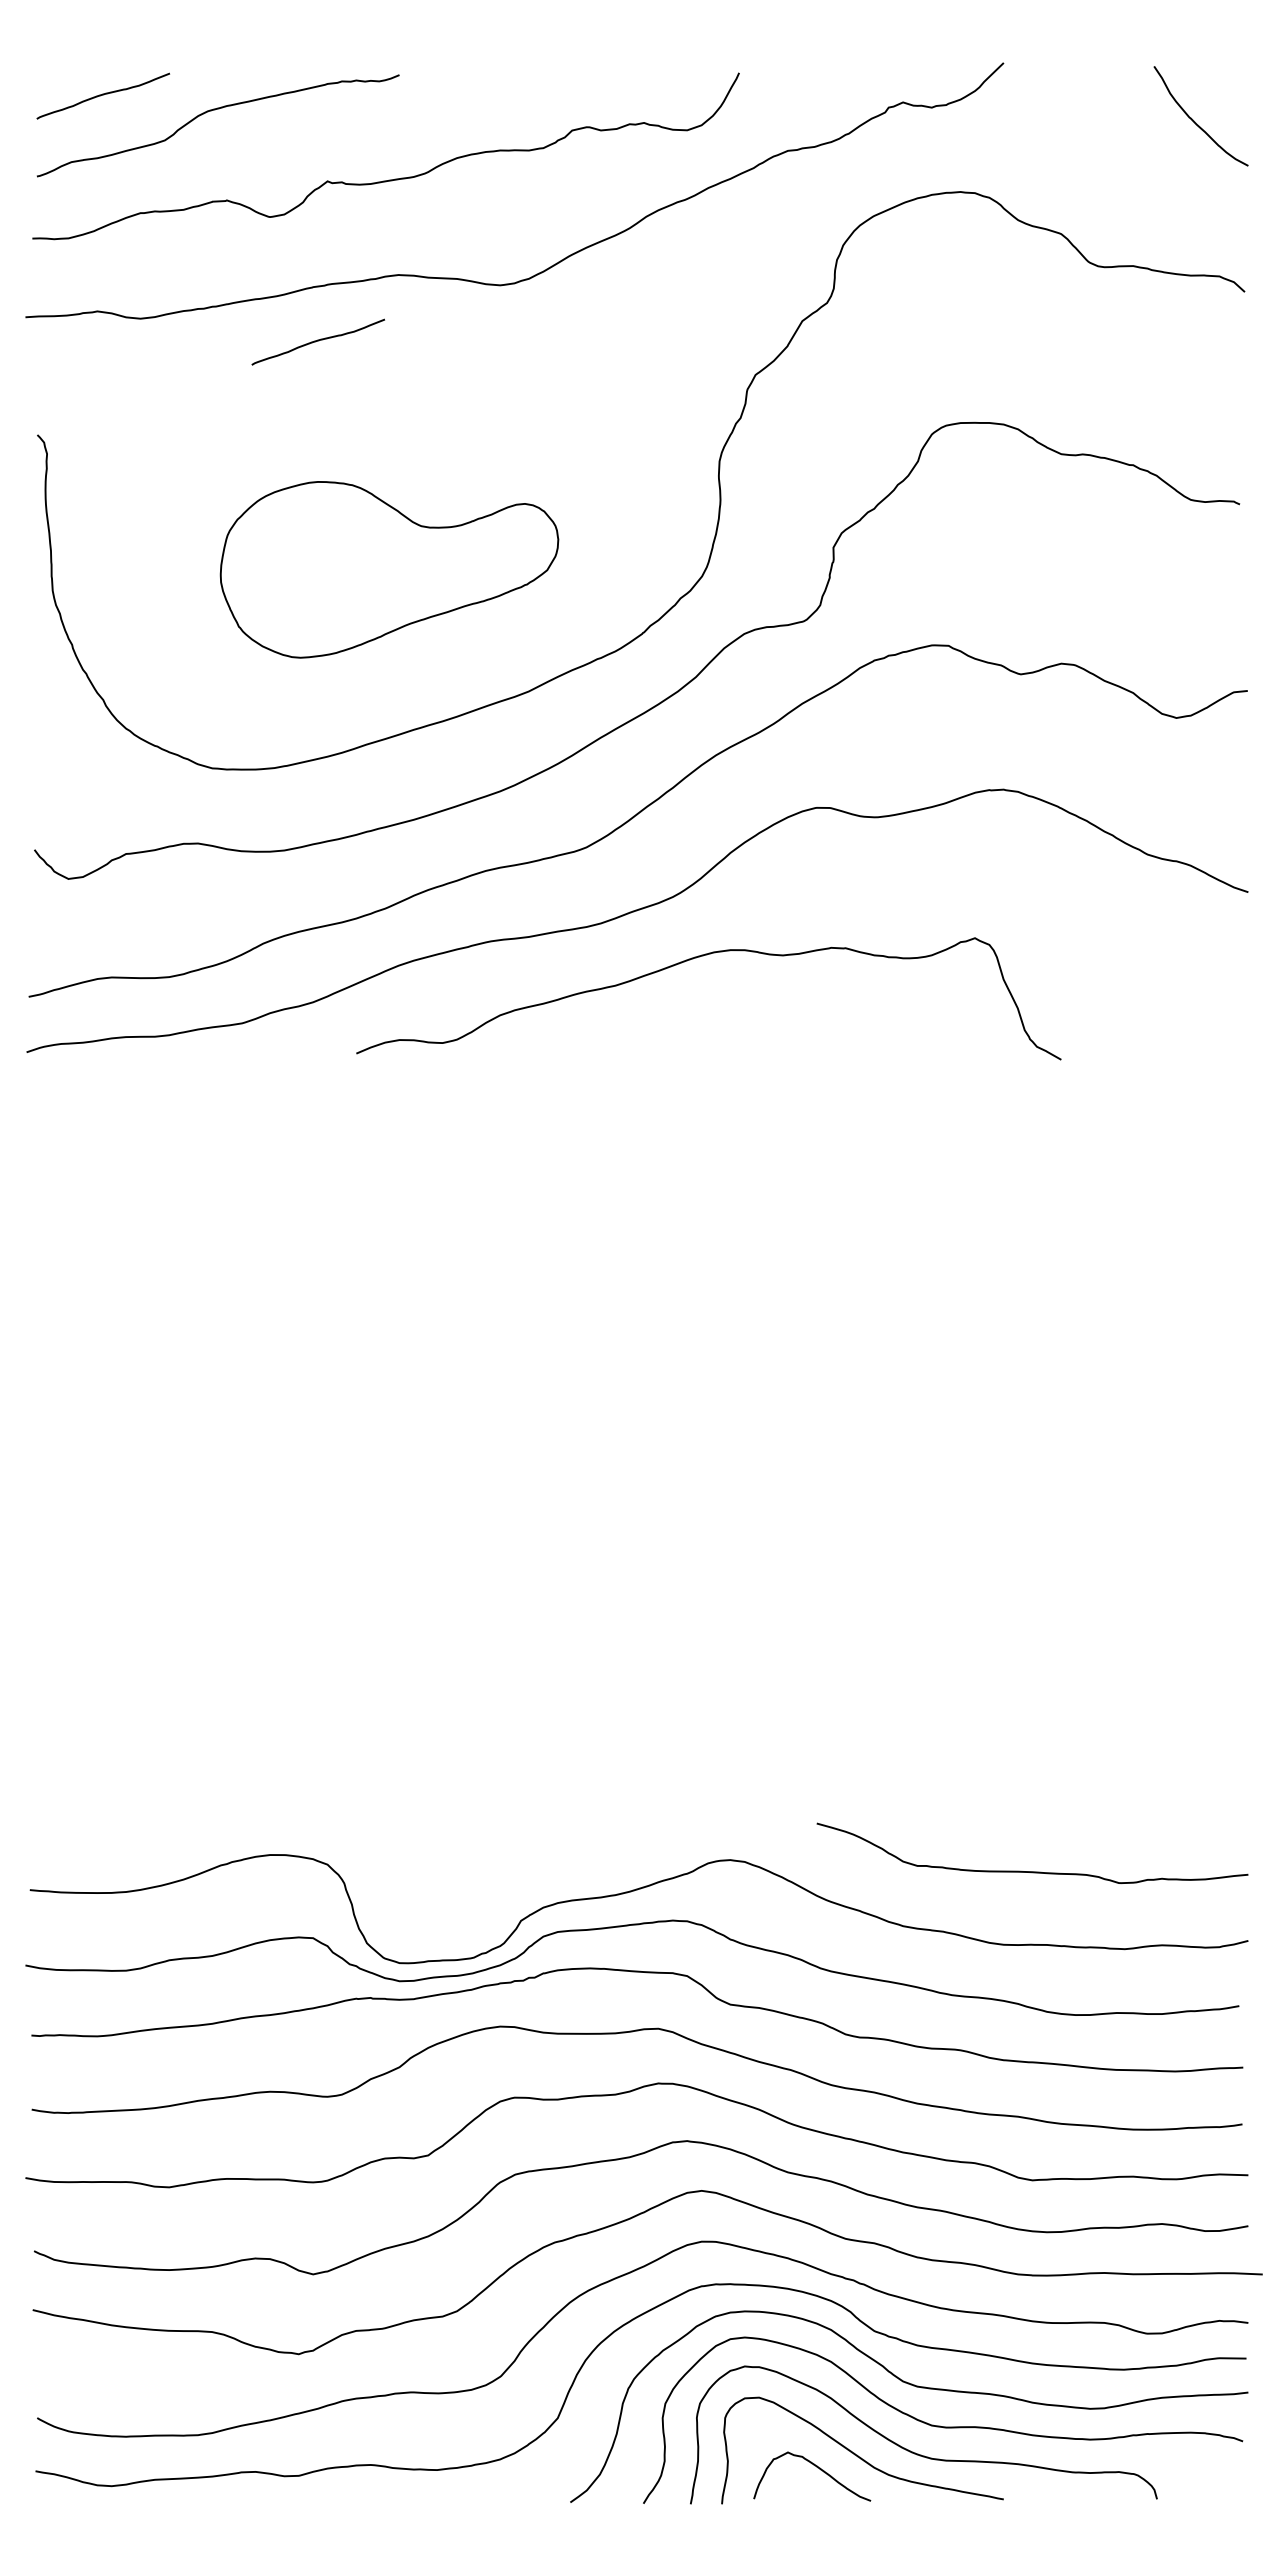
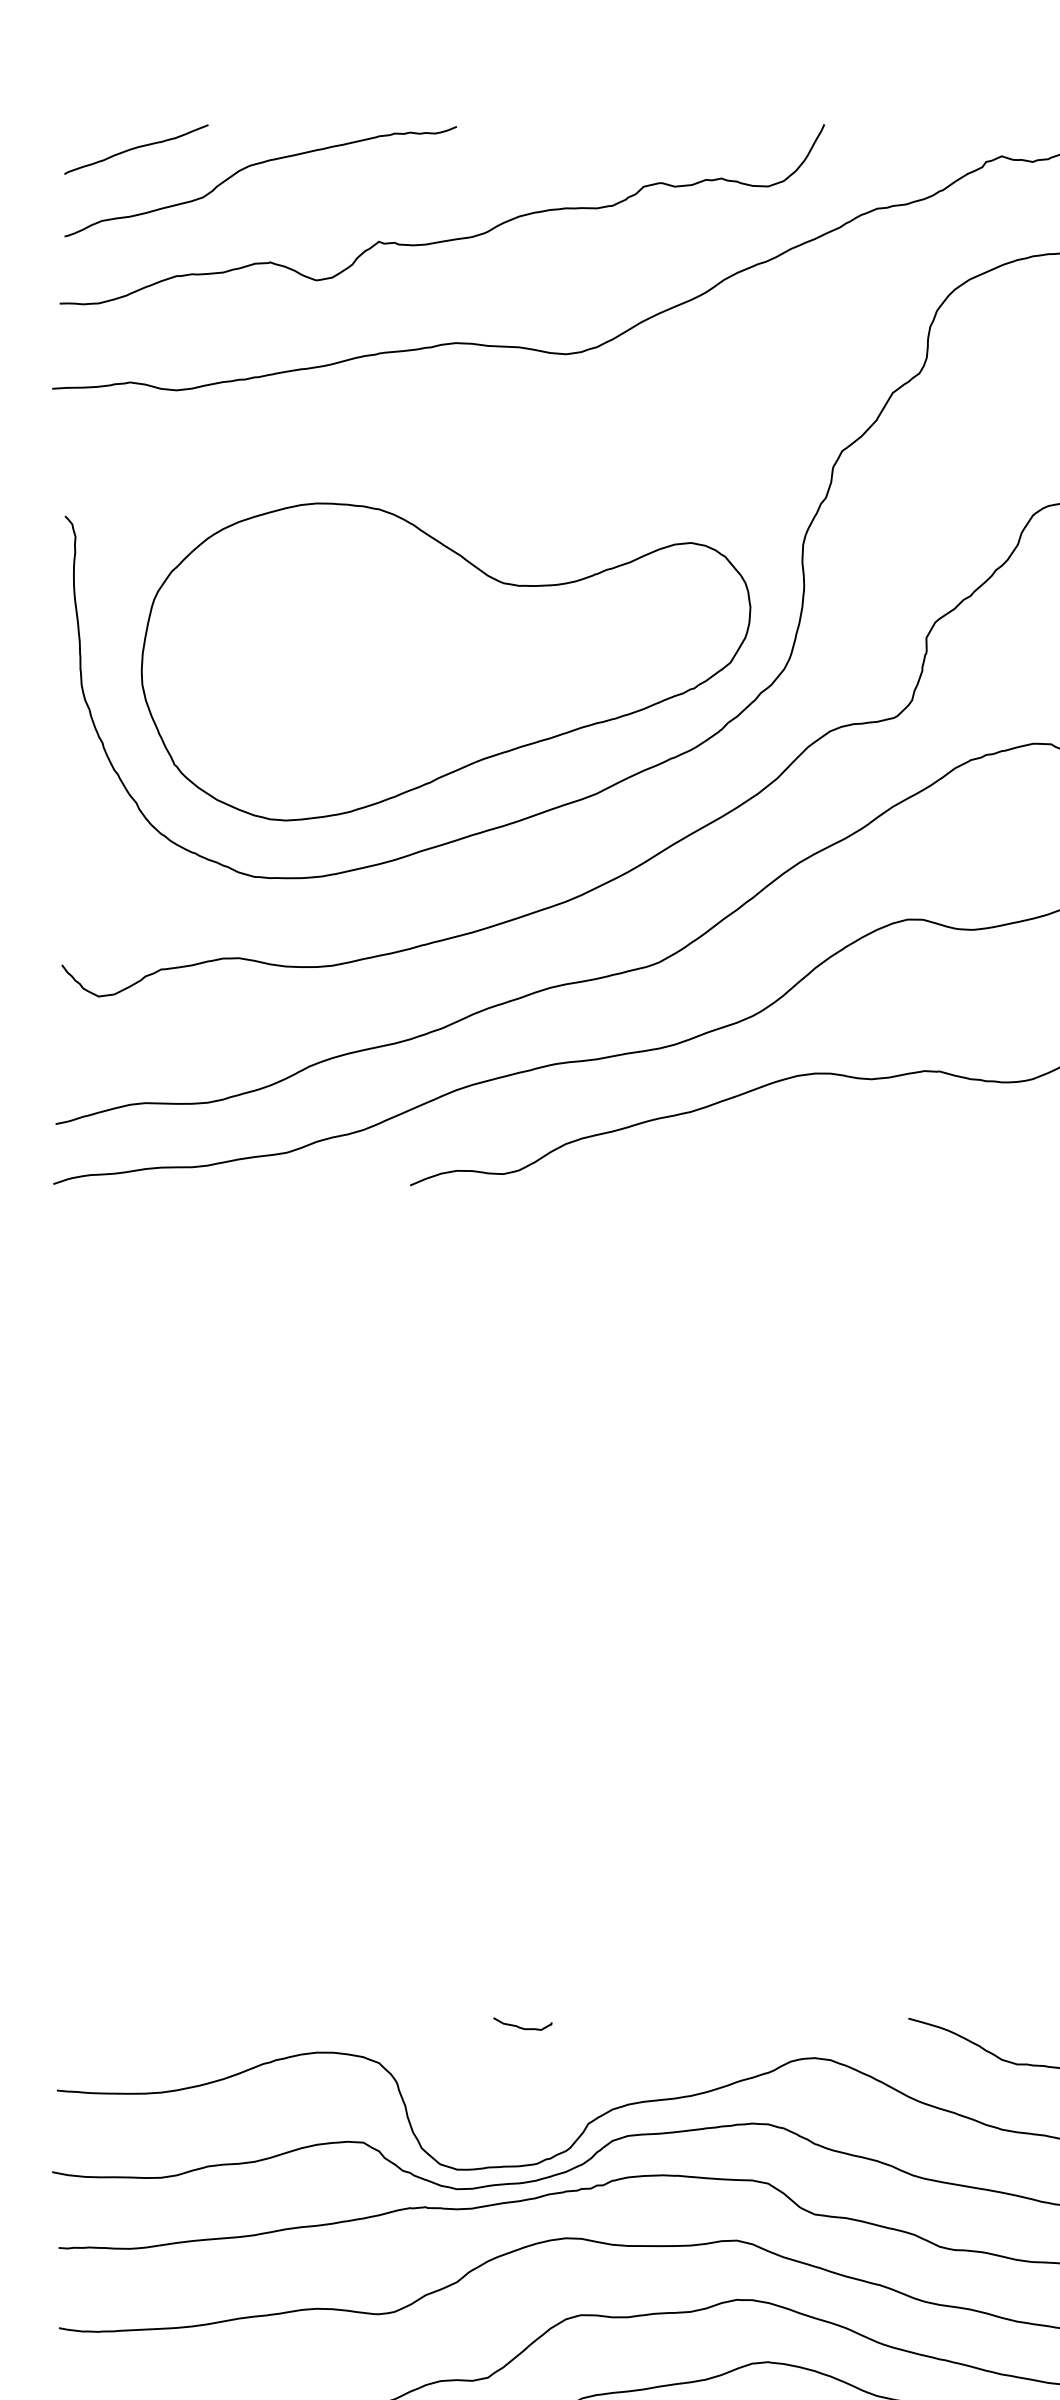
curve: (318, 341) -> (369, 415), removed
part: (389, 569) -> (446, 661), size x1.67
curve: (460, 1831) -> (522, 2027), added

